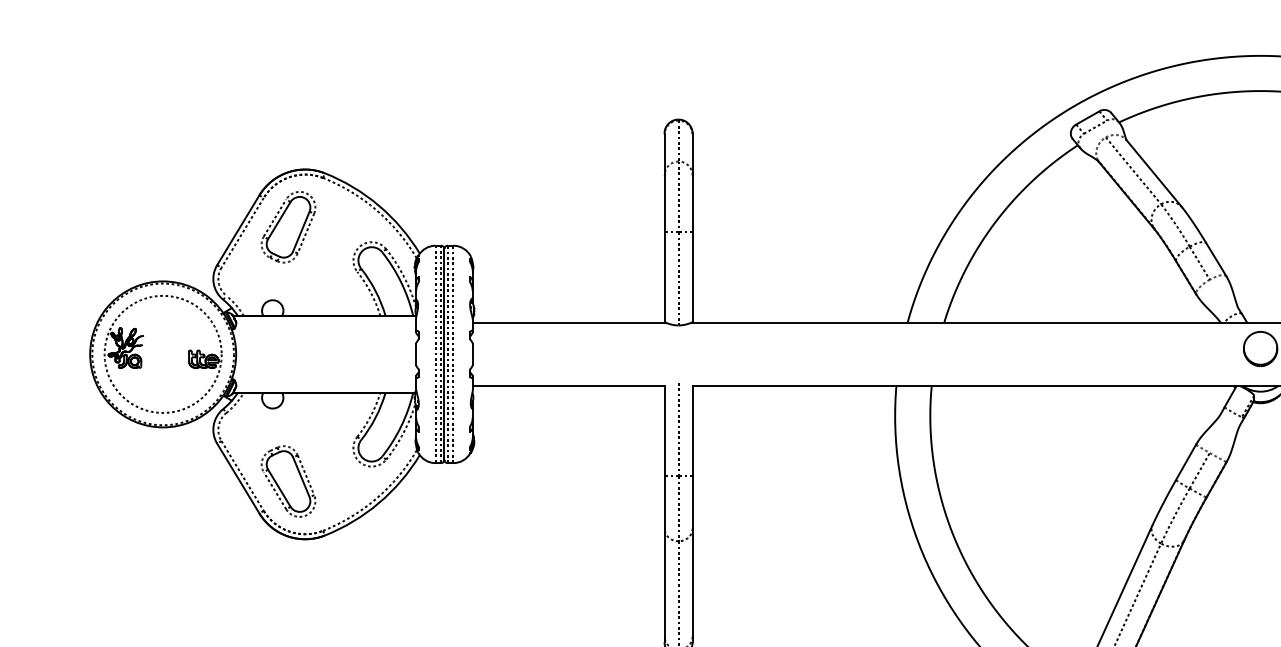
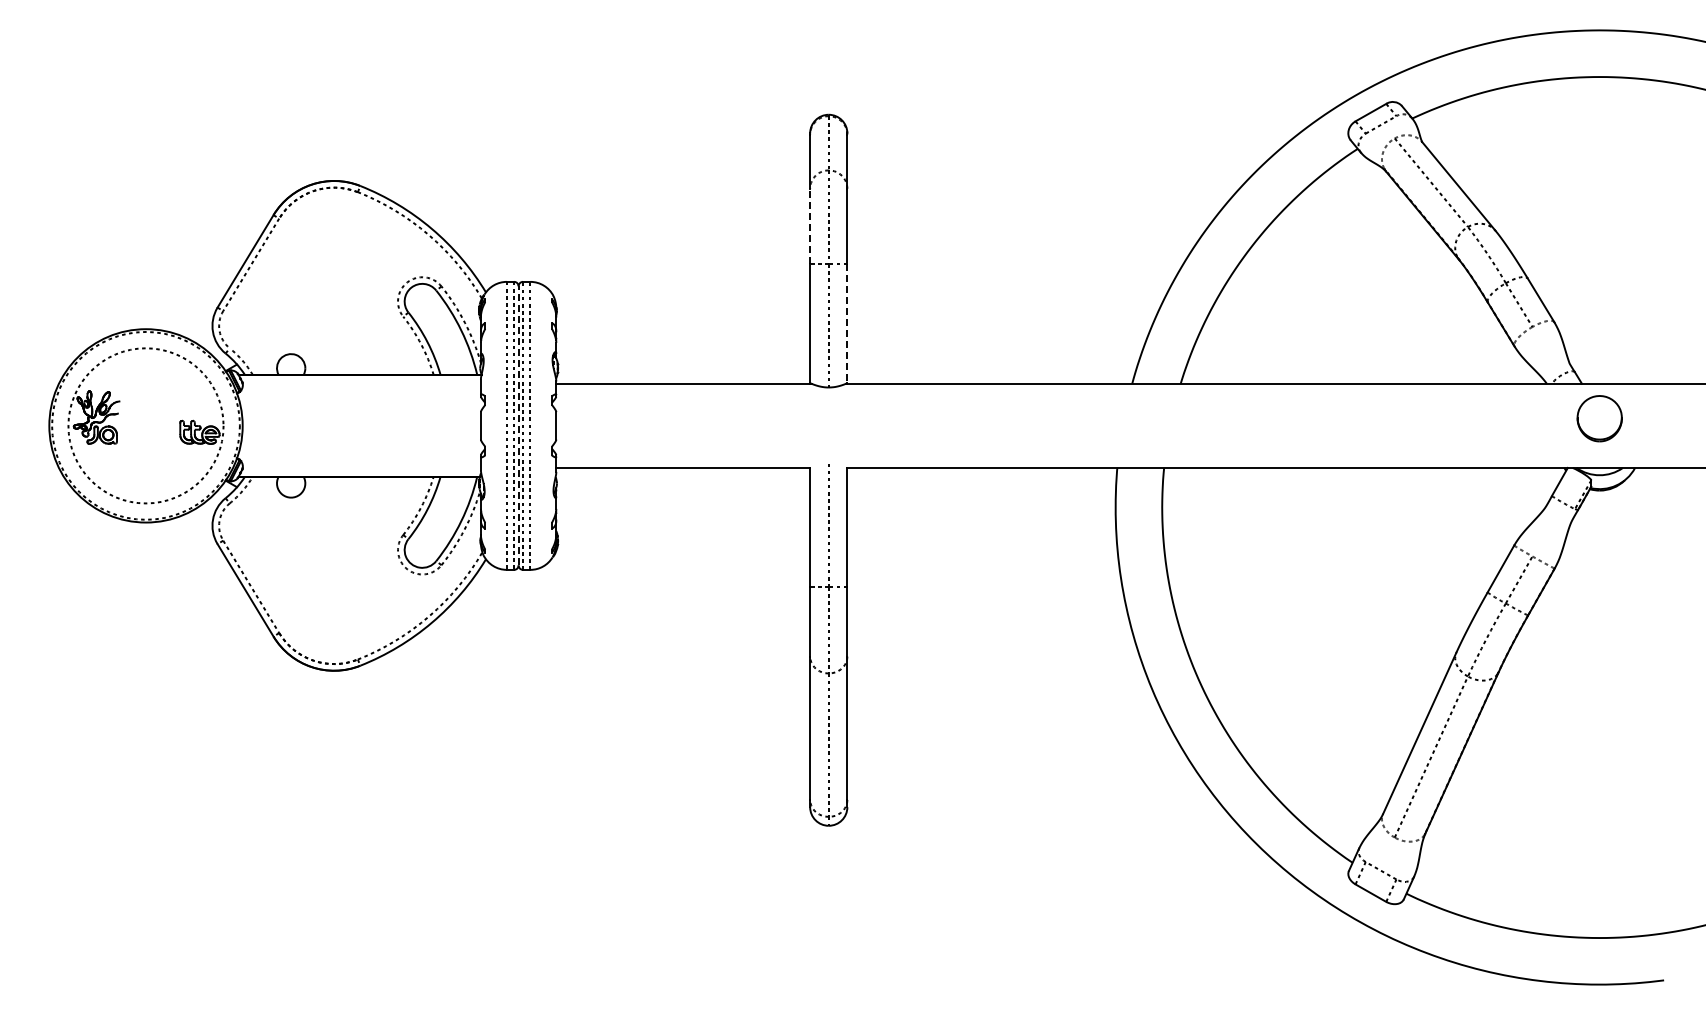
line: (664, 203) -> (810, 226), solid -> dashed
part: (288, 227) -> (311, 257), removed
line: (692, 277) -> (847, 324), solid -> dashed
line: (444, 354) -> (518, 425), solid -> dashed
part: (288, 480) -> (311, 593), removed

